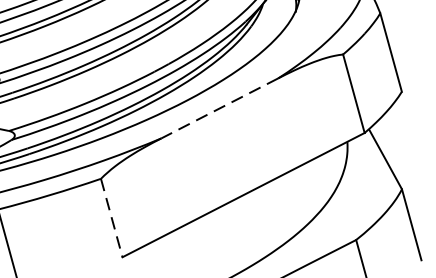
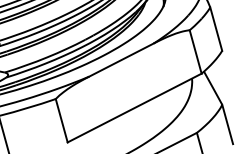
line: (219, 109) -> (121, 60), dashed -> solid
line: (111, 219) -> (61, 121), dashed -> solid

